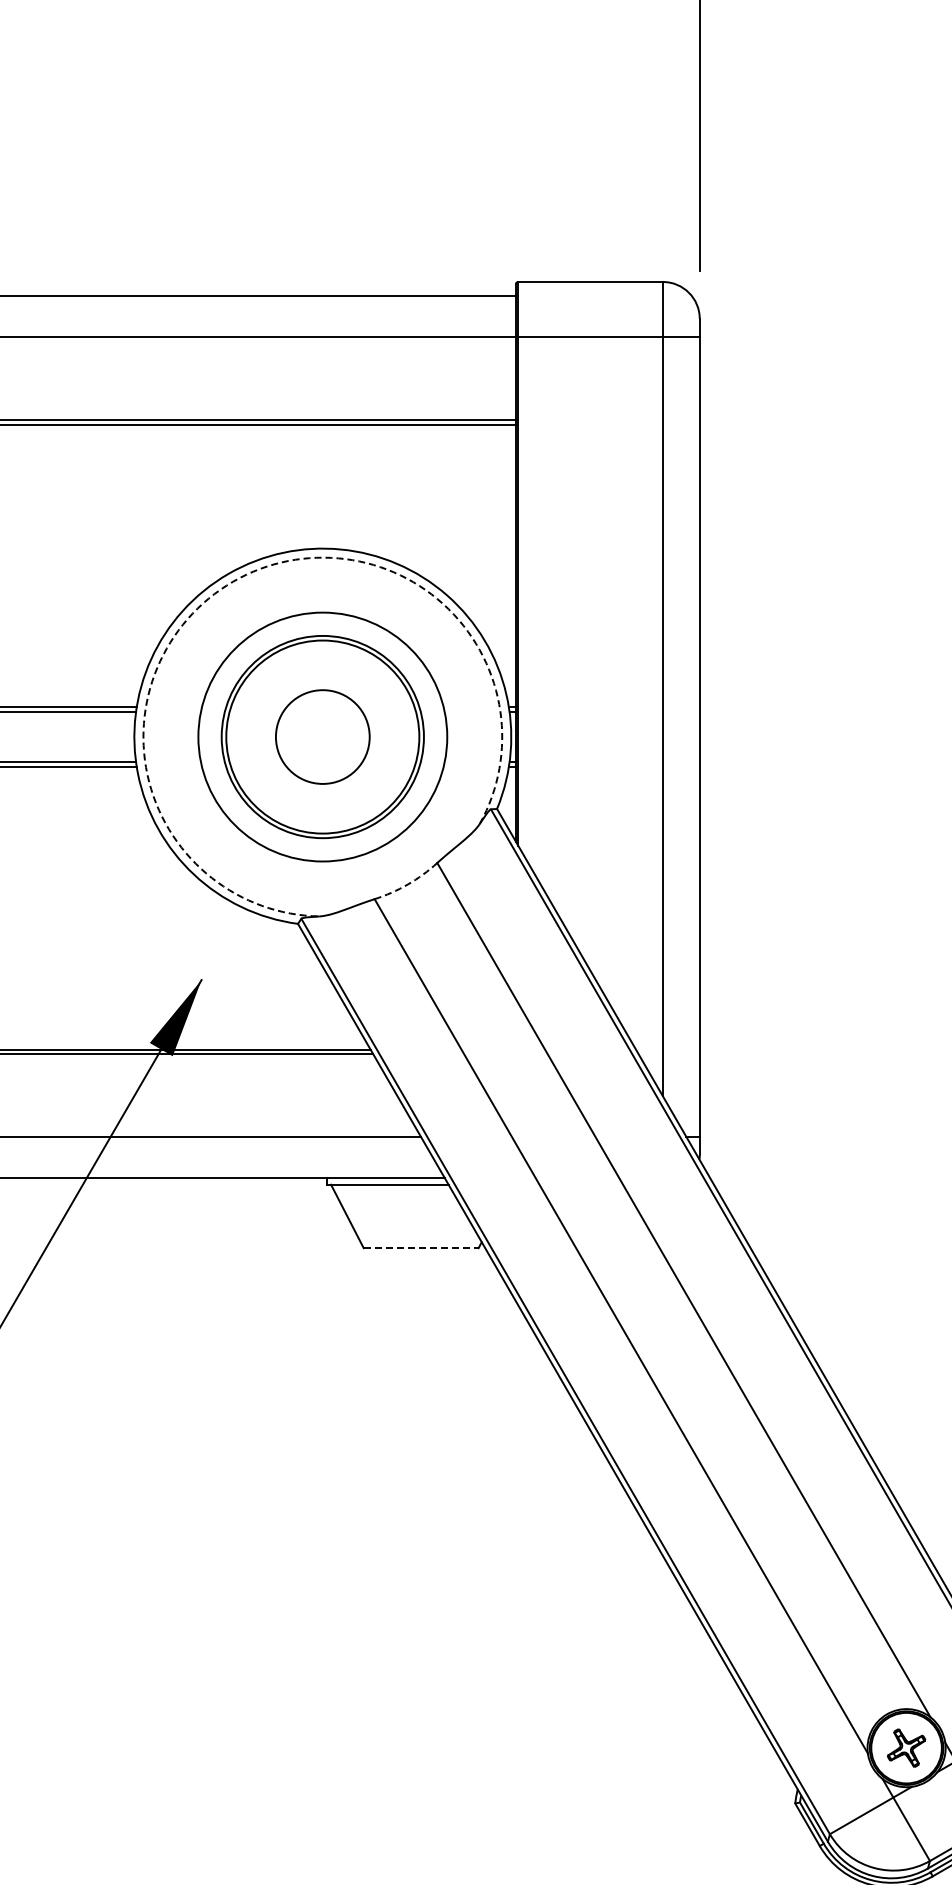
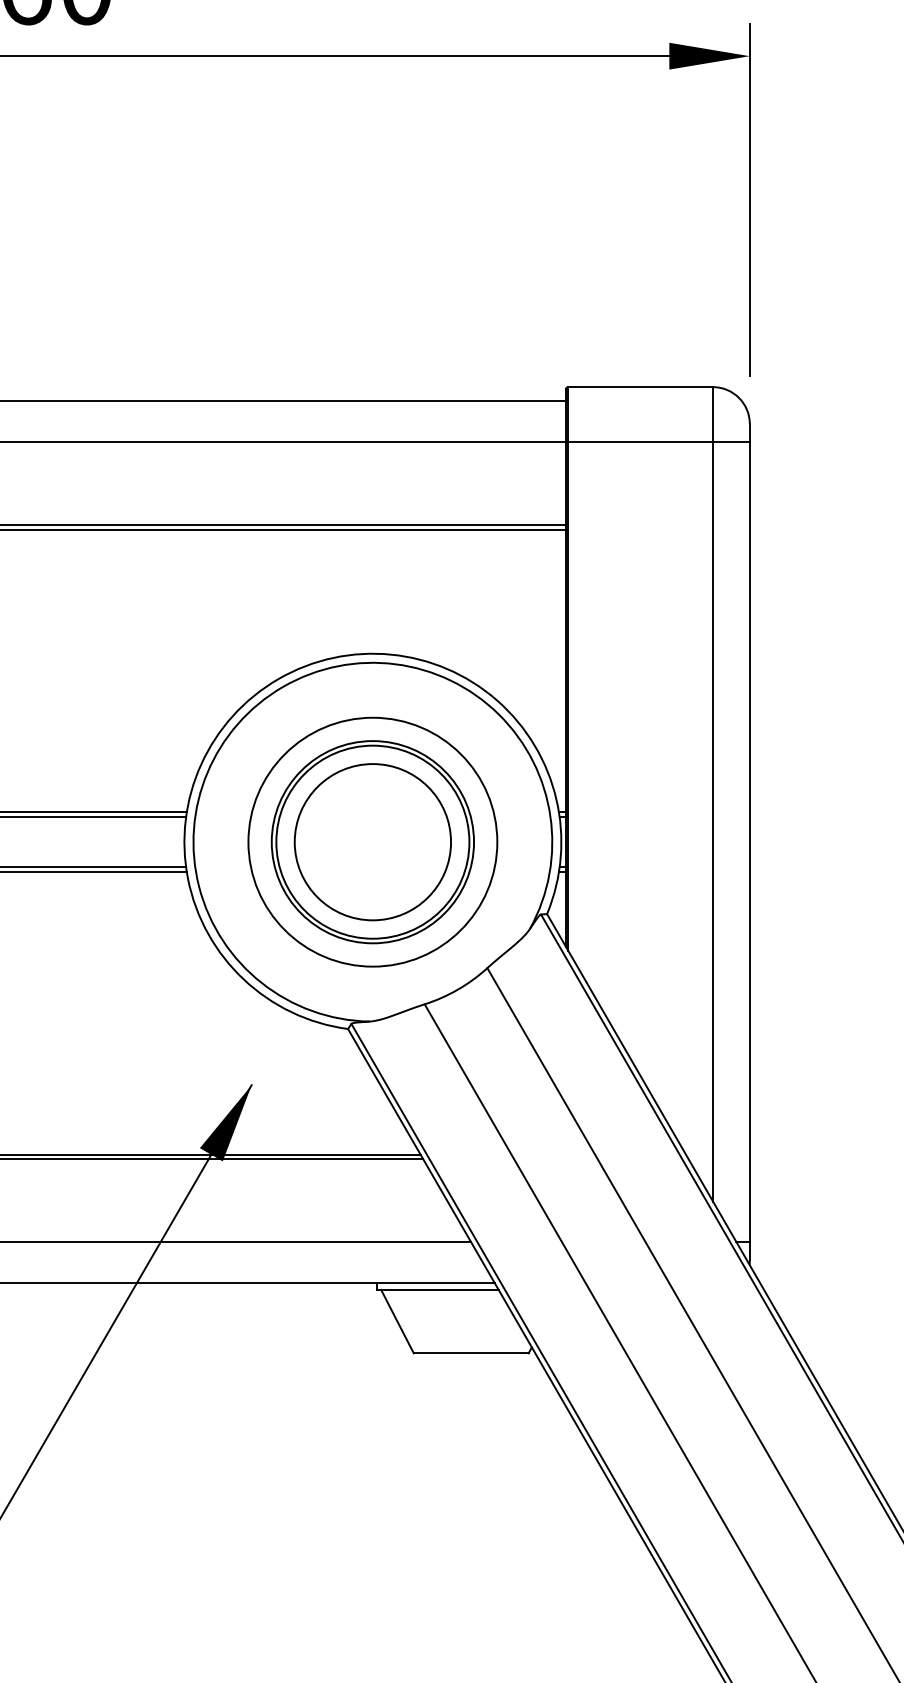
arc: (233, 581) -> (283, 686), dashed -> solid
circle: (322, 736) -> (372, 841), size x1.67
arc: (407, 884) -> (457, 989), dashed -> solid
line: (421, 1248) -> (471, 1353), dashed -> solid

